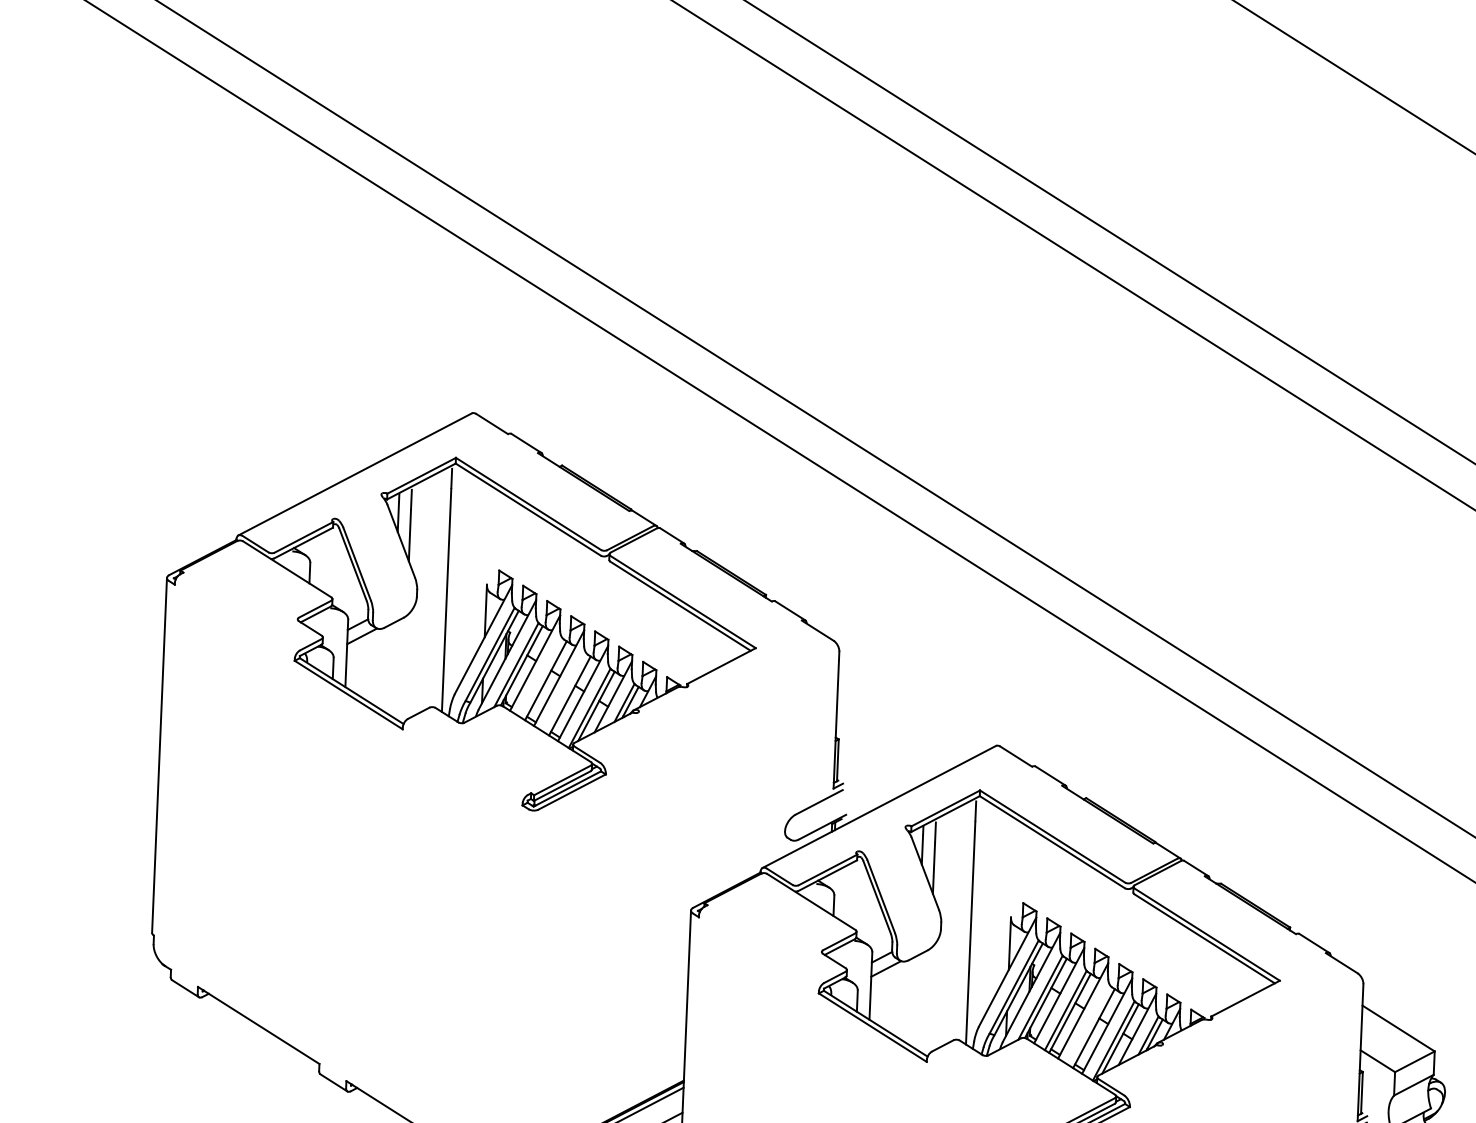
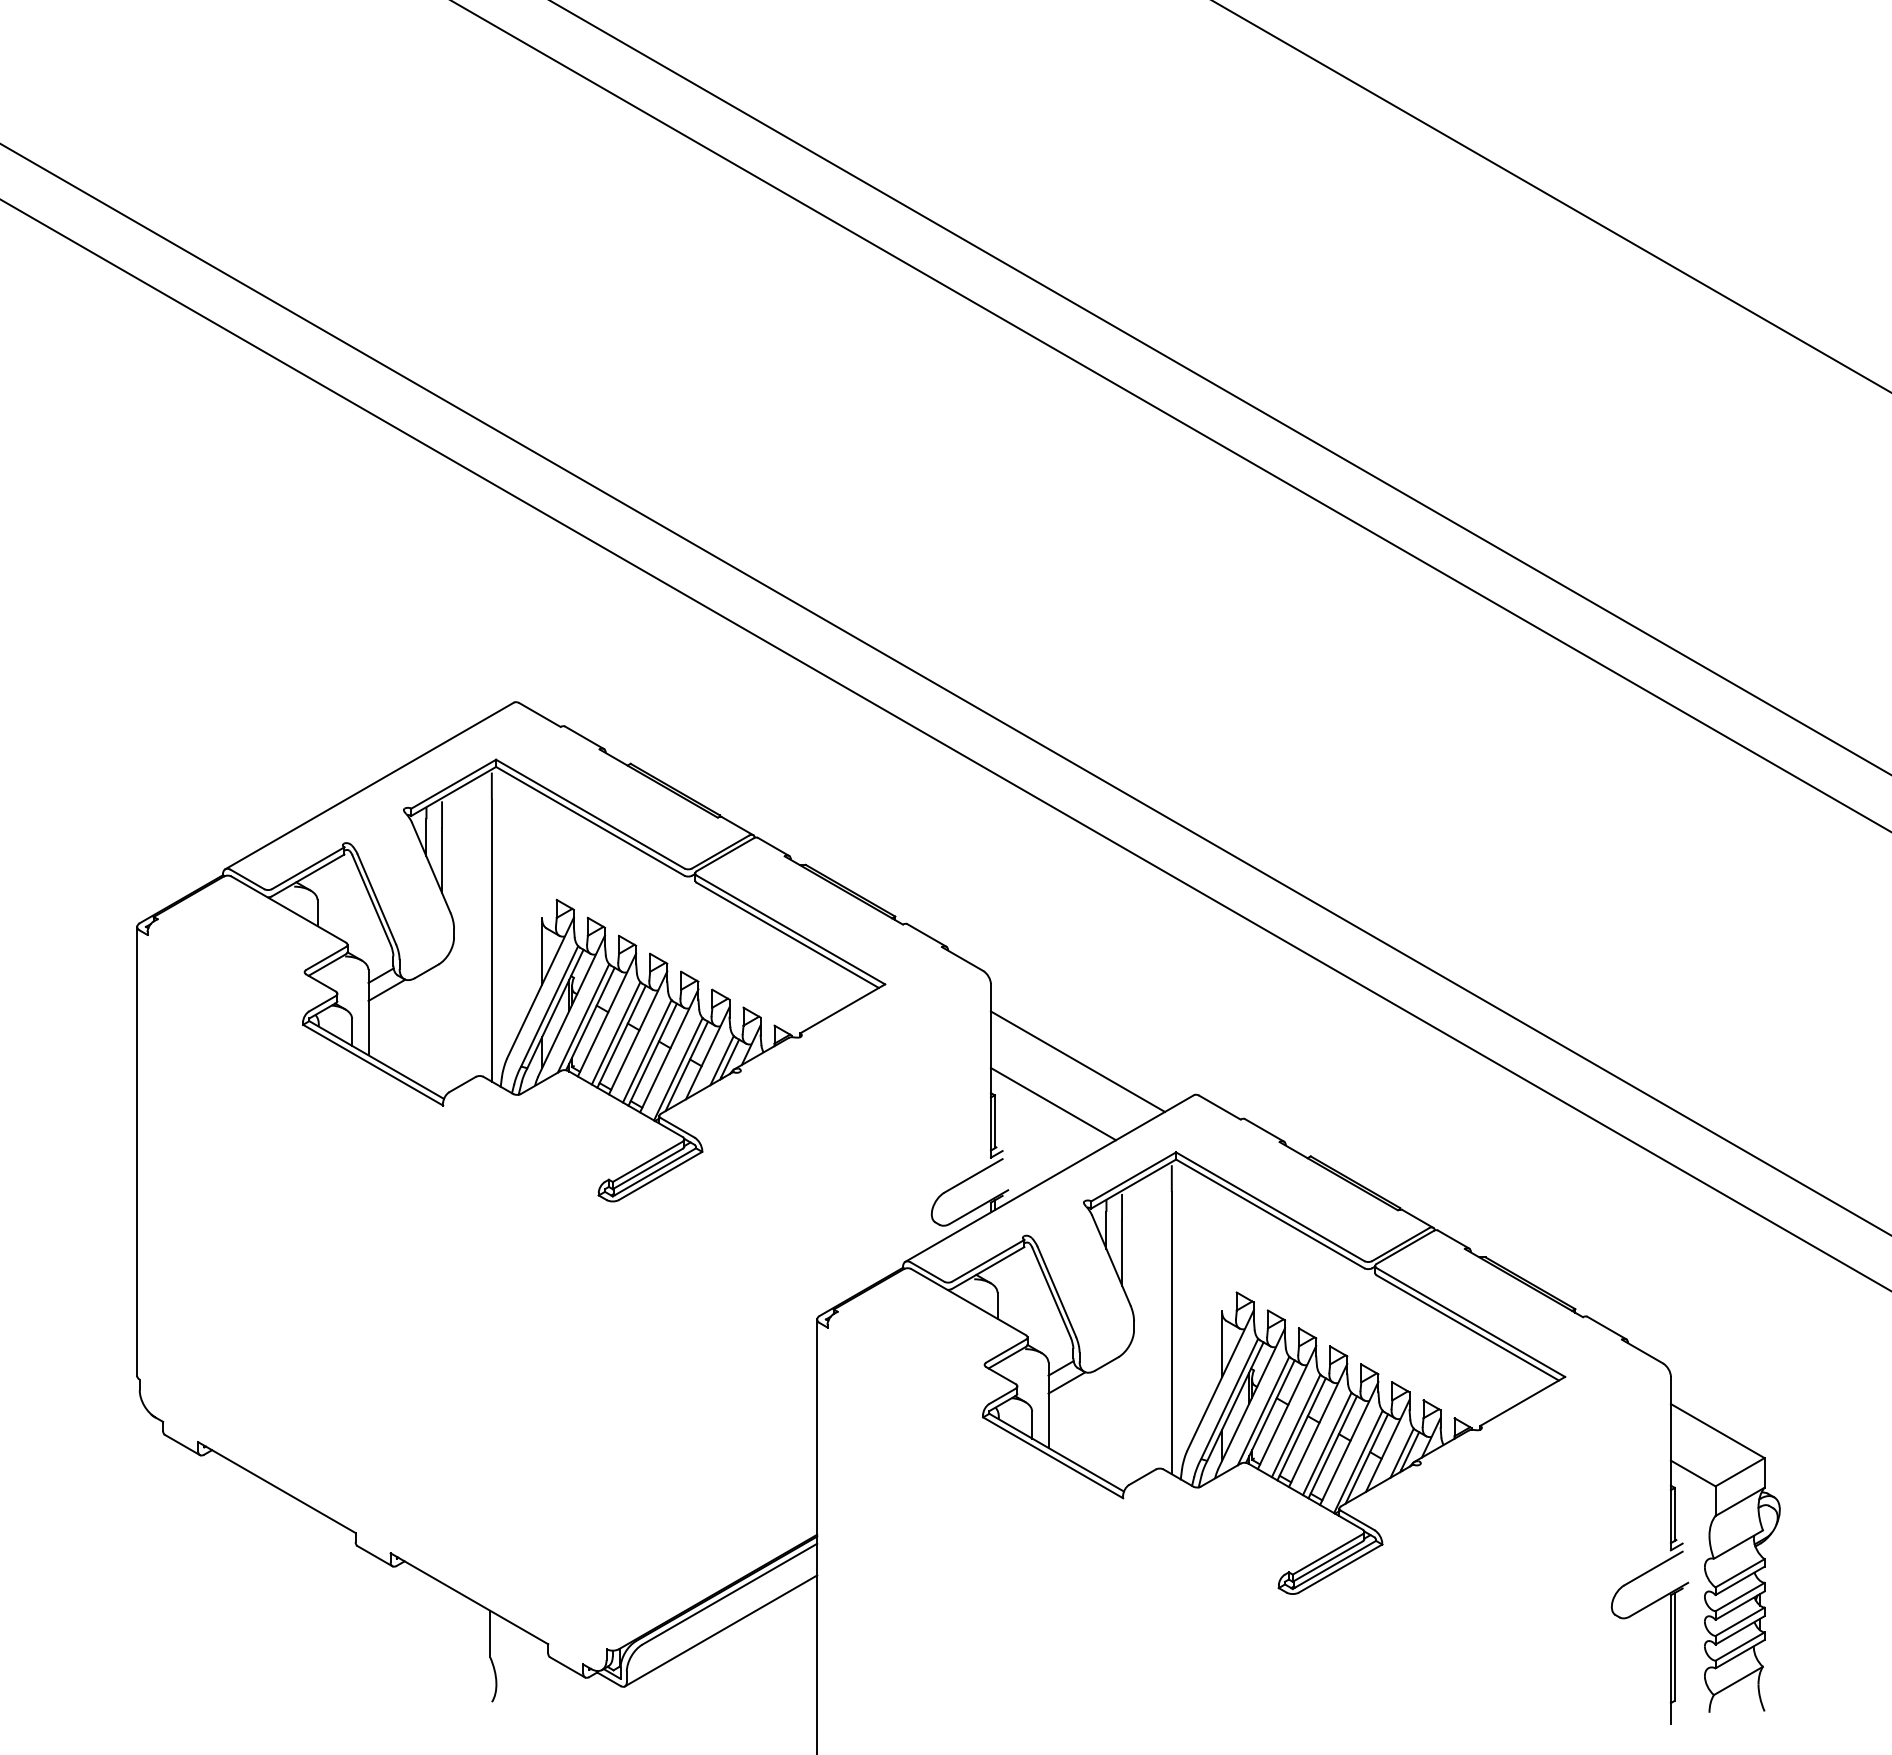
line: (541, 678) -> (615, 1033), added
line: (565, 693) -> (647, 1051), added
line: (905, 715) -> (1077, 1061), added
line: (884, 748) -> (1053, 1104), added
line: (1089, 1025) -> (1326, 1443), added

